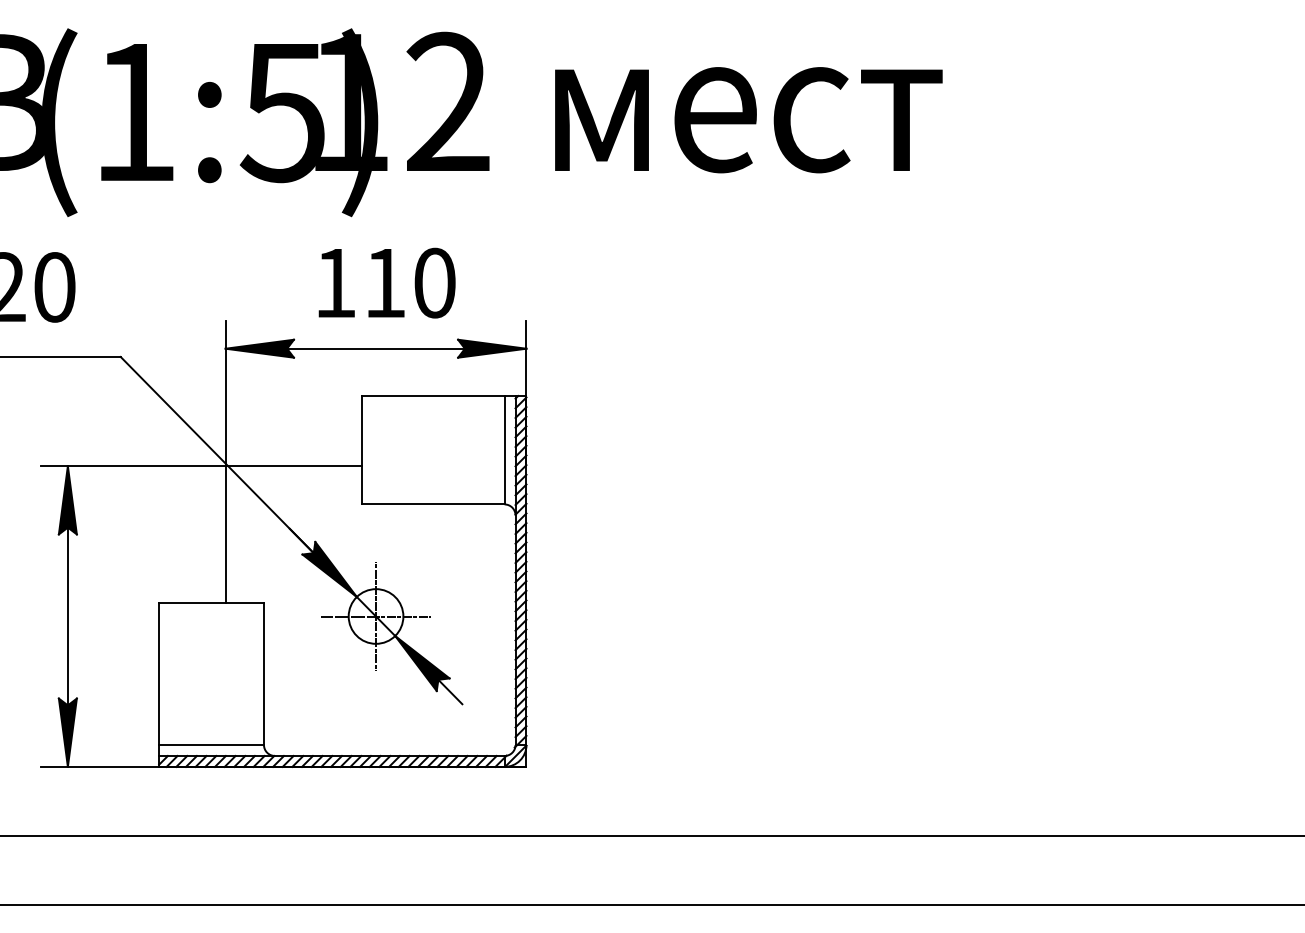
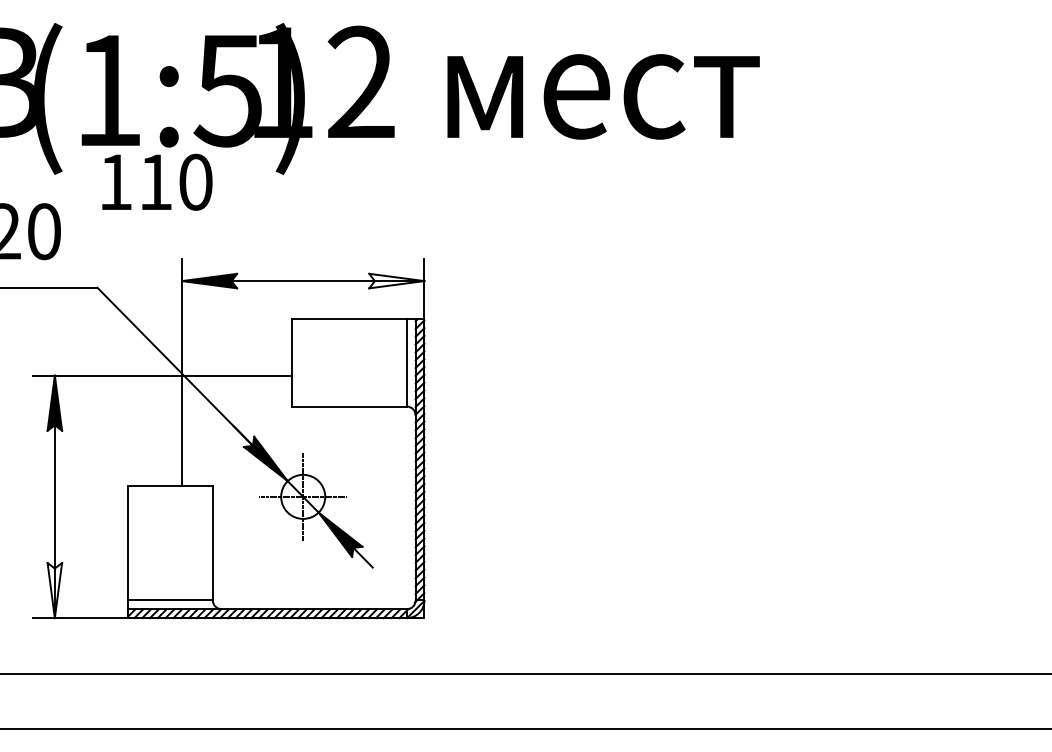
text: (386, 282) -> (156, 181), moved
fill: (492, 348) -> (397, 280), removed
fill: (67, 732) -> (54, 590), removed

